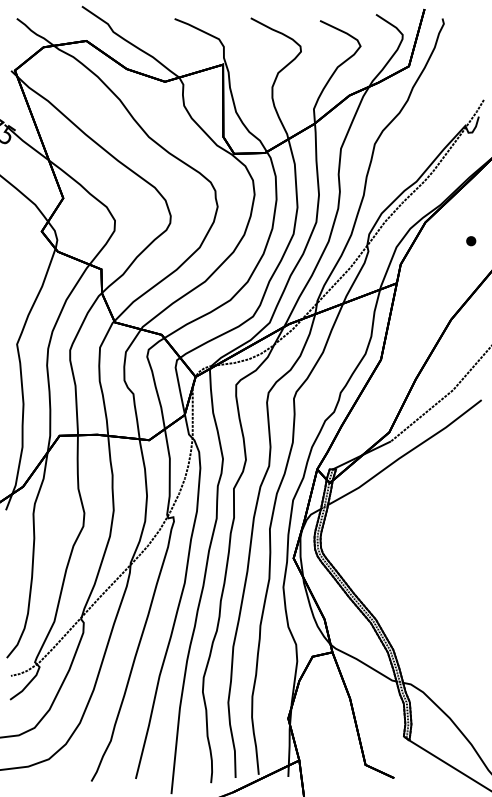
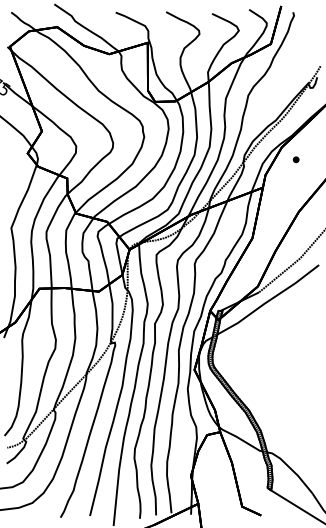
part: (470, 240) -> (295, 159), moved

